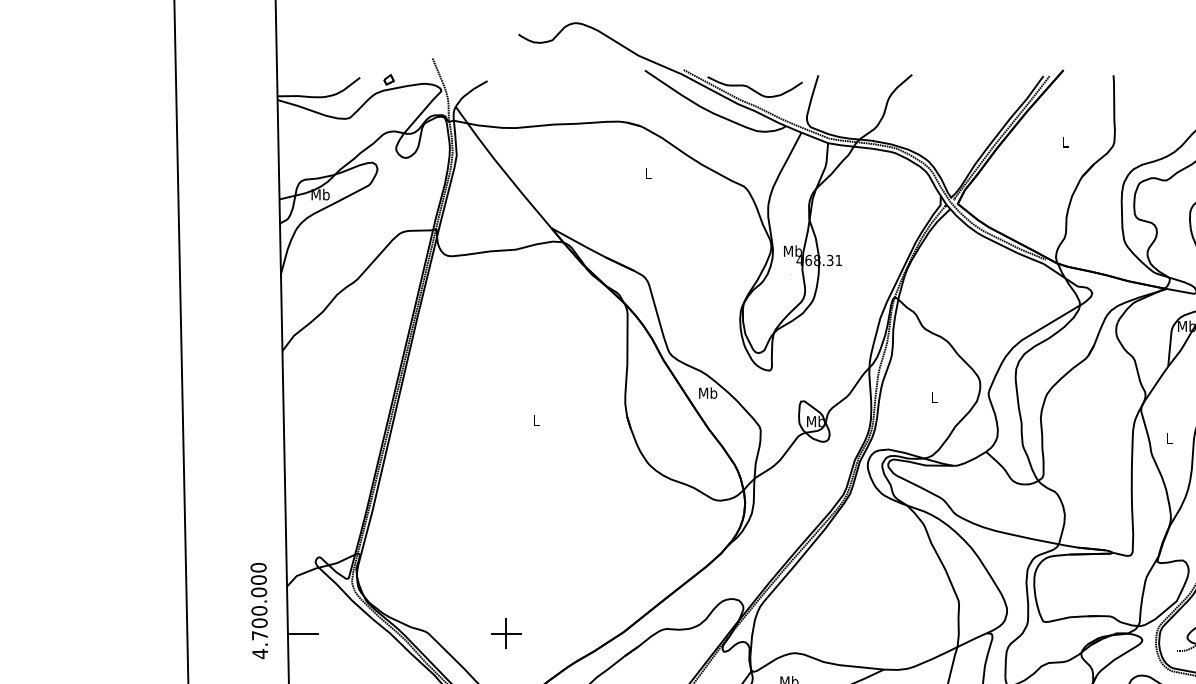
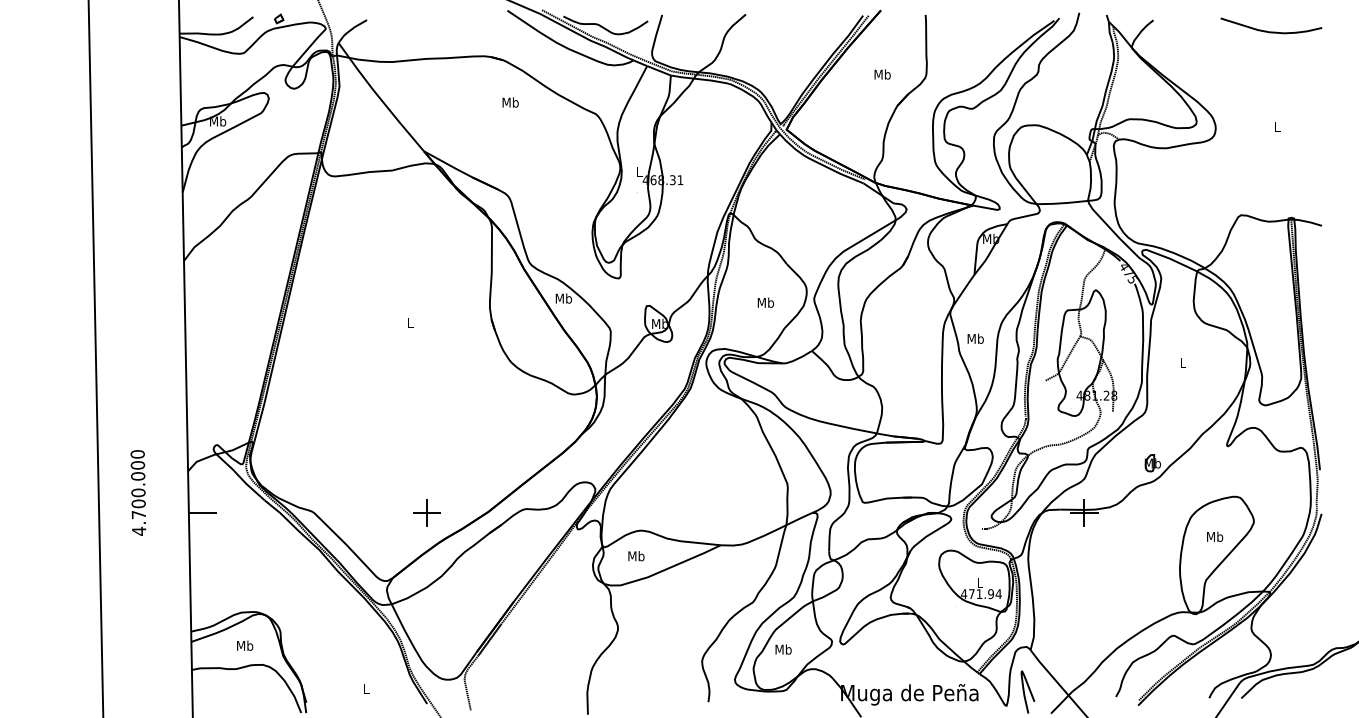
text: (1065, 142) -> (882, 74), L -> Mb
text: (648, 173) -> (510, 102), L -> Mb
text: (792, 250) -> (639, 171), Mb -> L
text: (934, 397) -> (765, 302), L -> Mb
text: (1169, 437) -> (975, 338), L -> Mb
text: (259, 610) -> (138, 492), moved
part: (506, 632) -> (426, 512), moved

